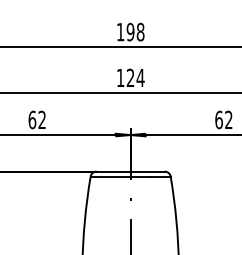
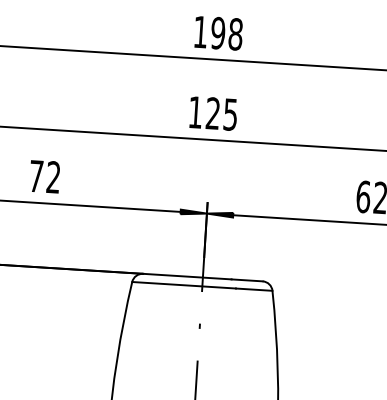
text: (140, 78) -> (230, 115), 124 -> 125
text: (32, 119) -> (36, 175), 62 -> 72

